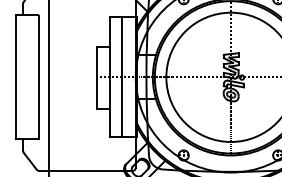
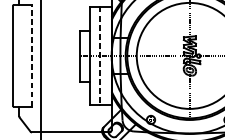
line: (38, 76) -> (31, 55), solid -> dashed
line: (121, 77) -> (99, 56), solid -> dashed

